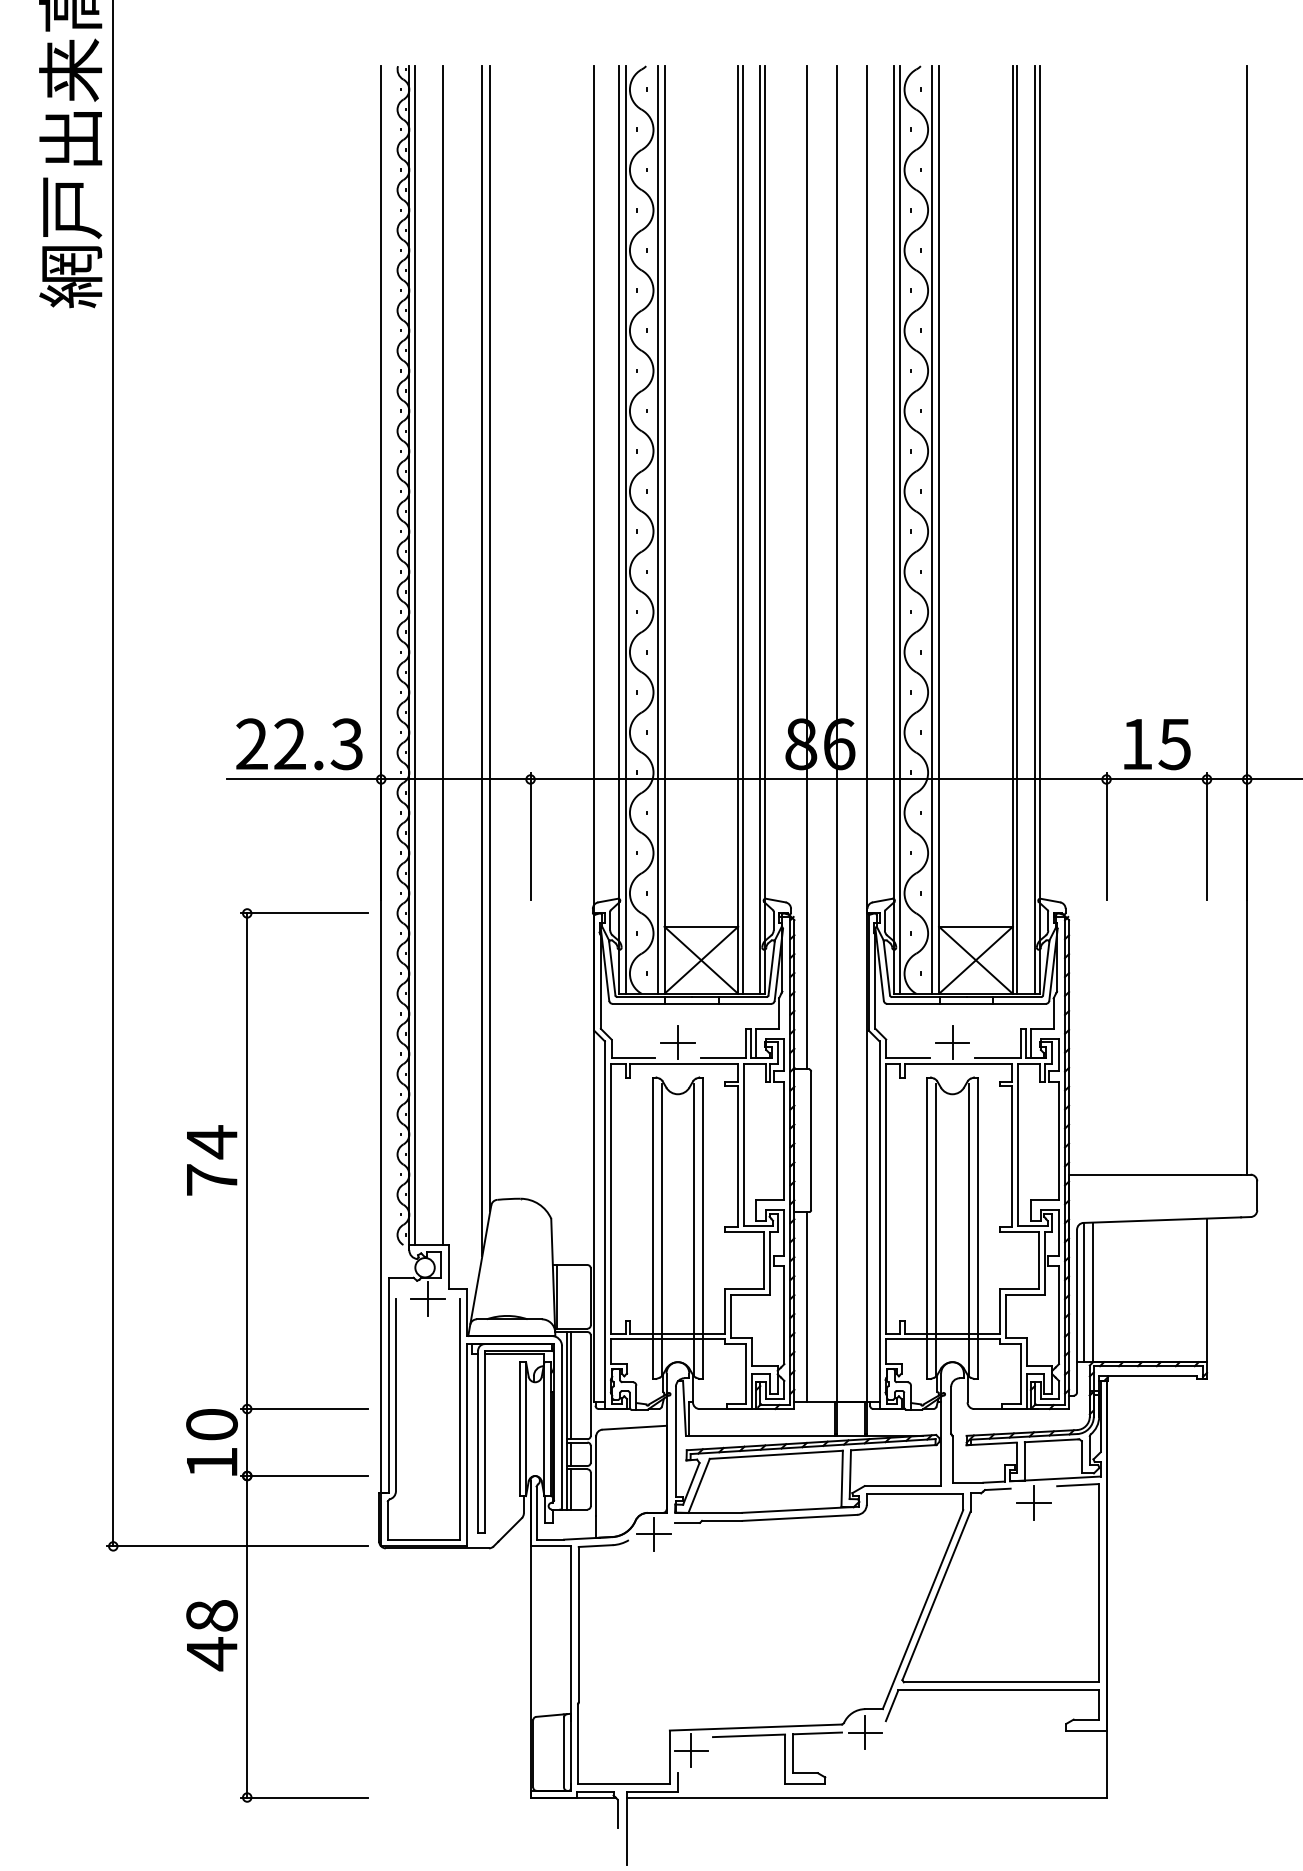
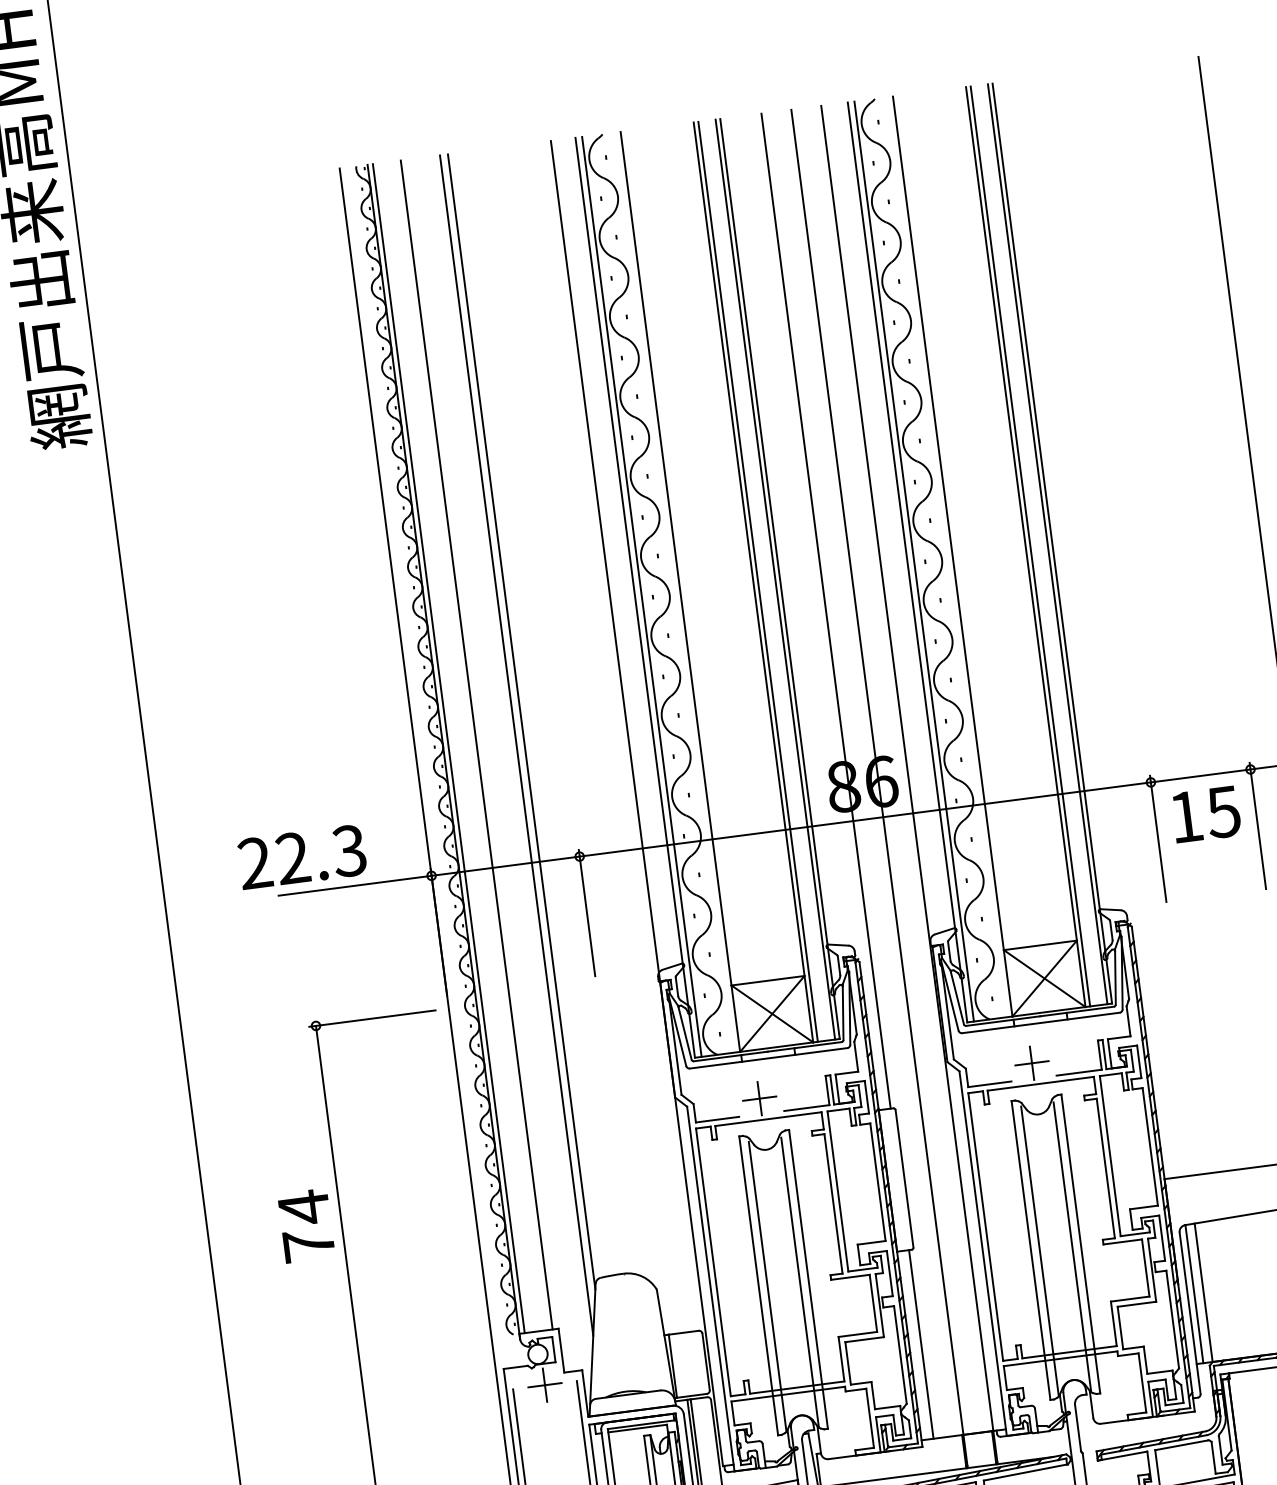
line: (657, 529) -> (673, 592), removed
line: (932, 529) -> (946, 556), removed
text: (299, 744) -> (302, 857), moved
text: (1157, 744) -> (1206, 814), moved
text: (212, 1160) -> (306, 1225), moved

